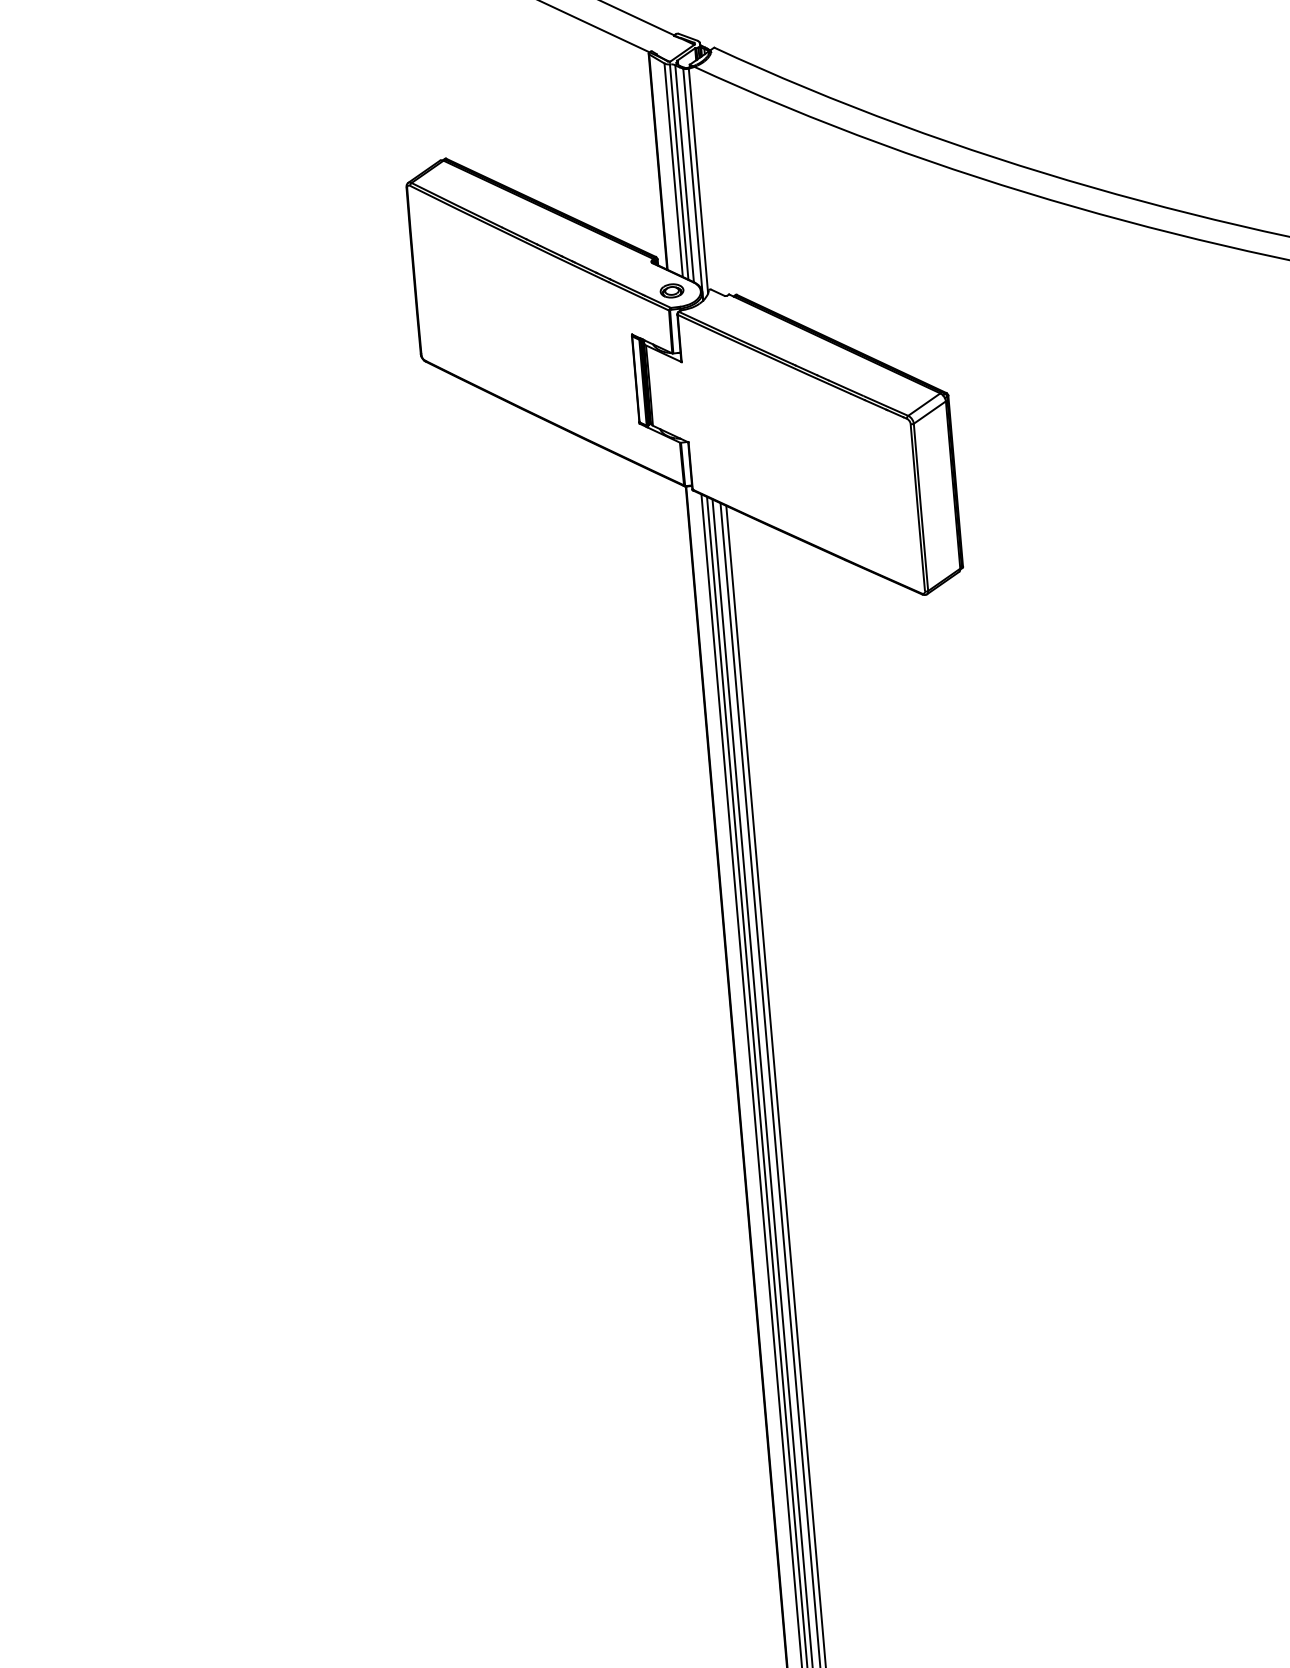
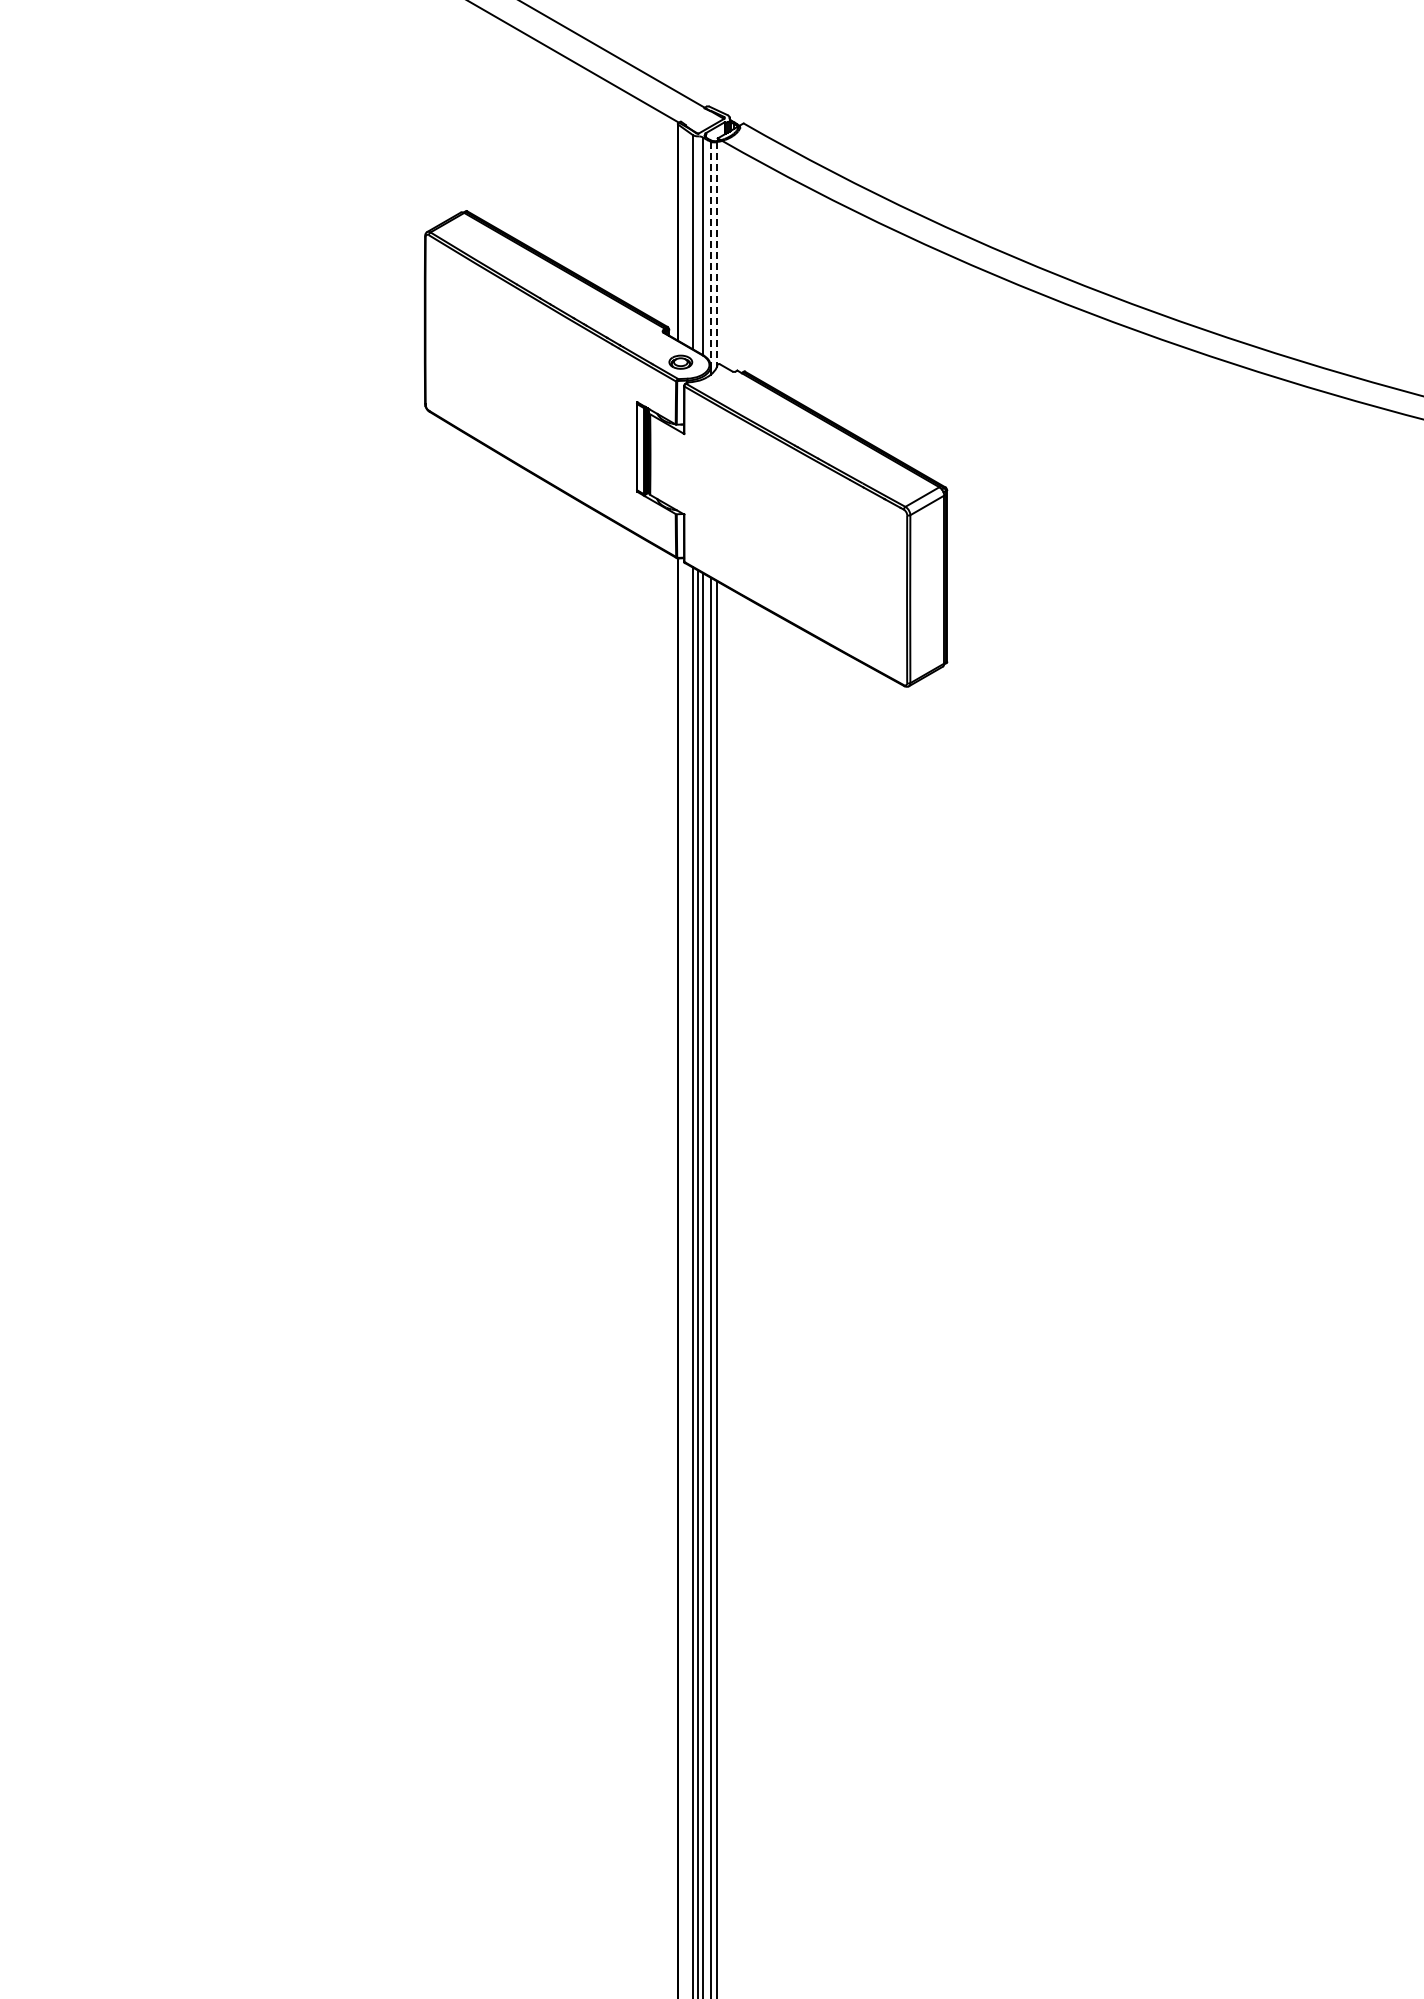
line: (679, 172) -> (698, 244), removed
line: (698, 181) -> (716, 255), solid -> dashed
line: (692, 185) -> (710, 258), solid -> dashed

